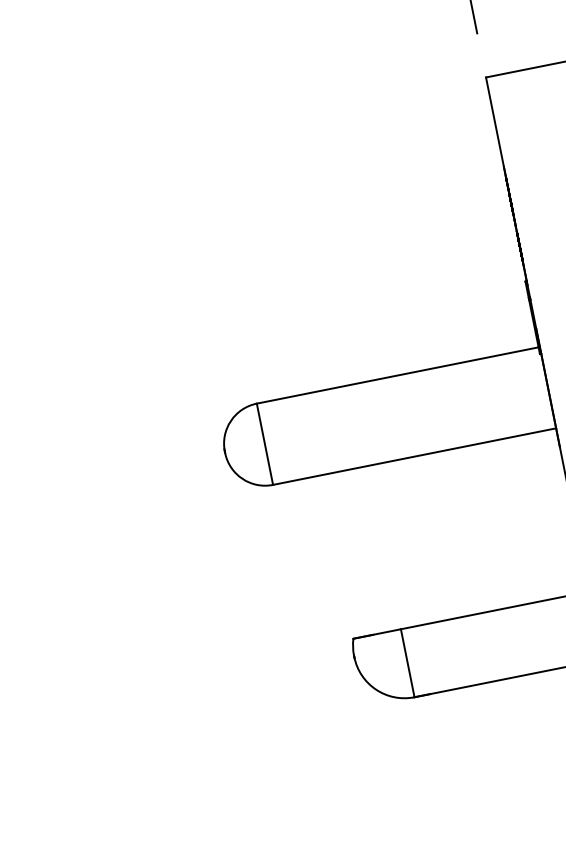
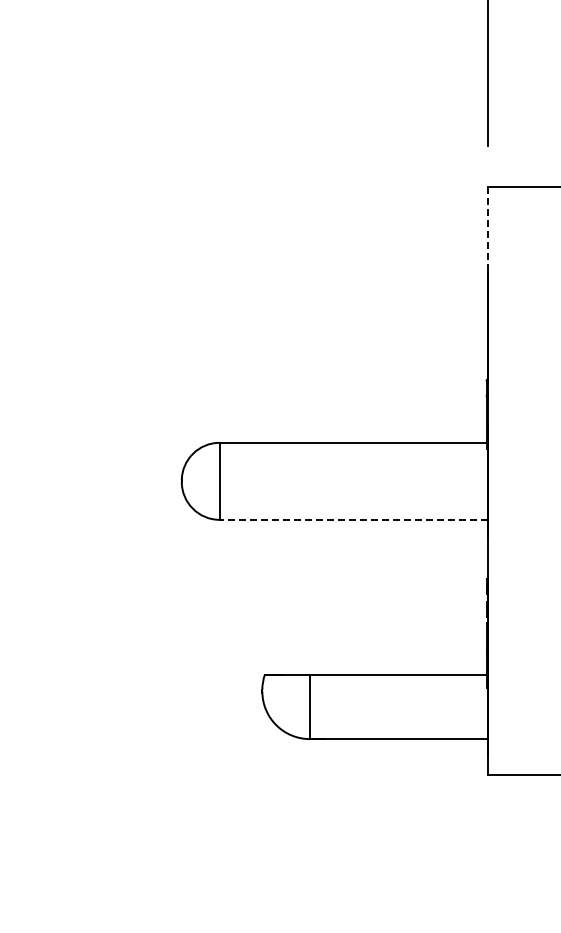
line: (494, 123) -> (487, 230), solid -> dashed
line: (414, 456) -> (353, 519), solid -> dashed

